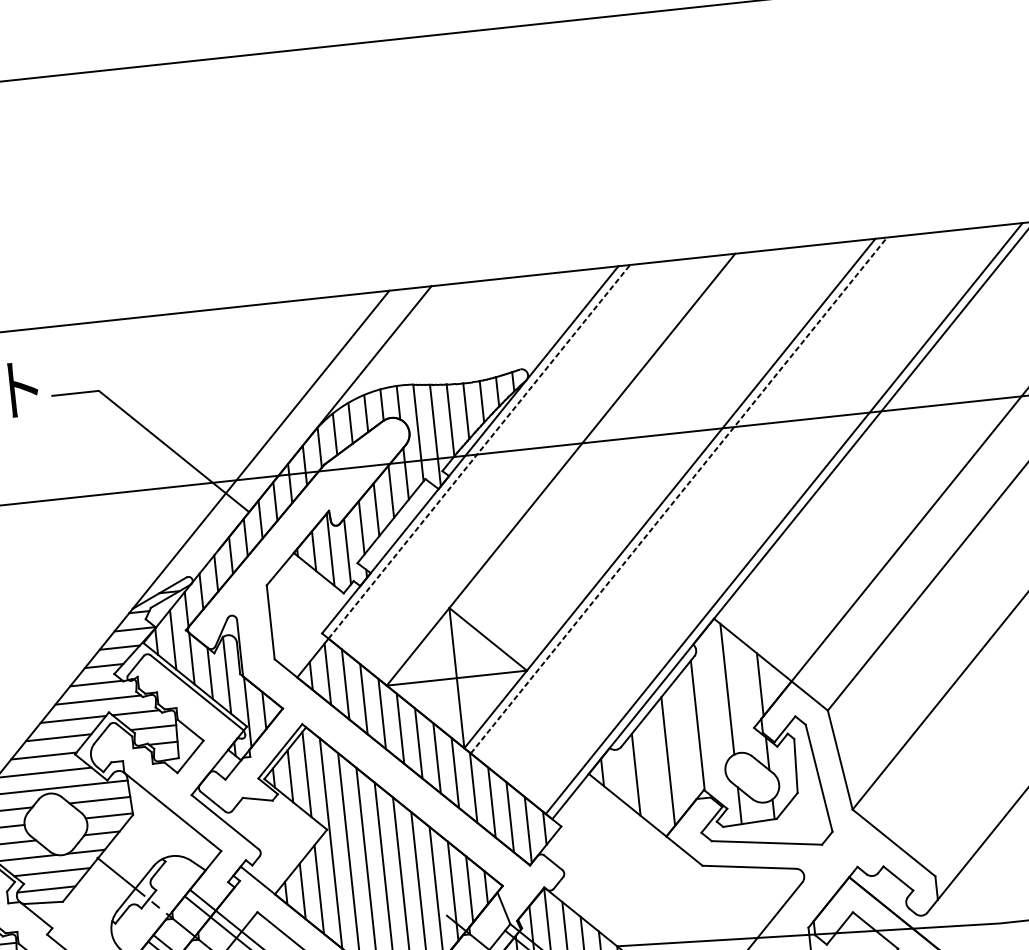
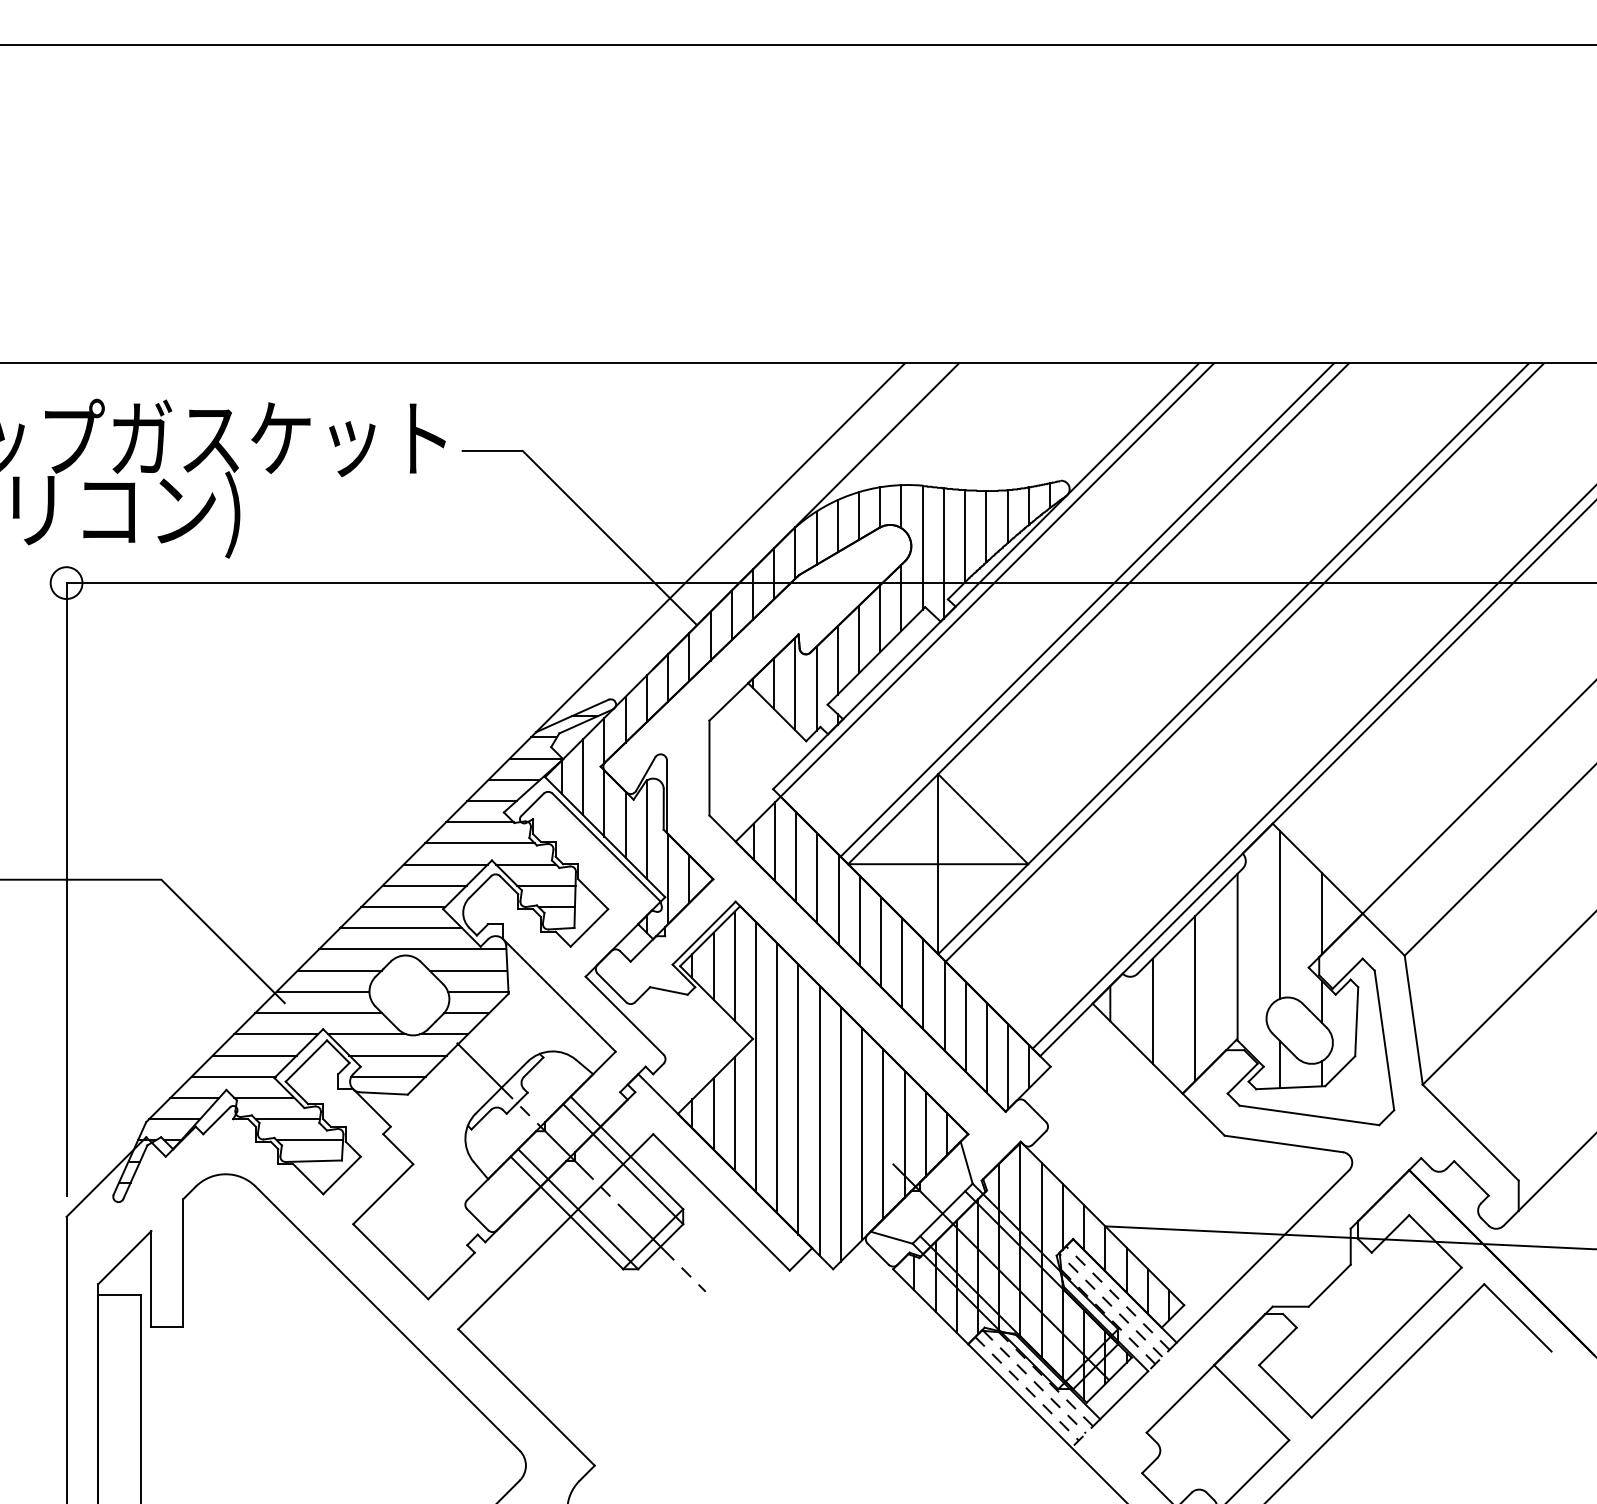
line: (479, 451) -> (997, 579), dashed -> solid
line: (551, 467) -> (1087, 609), added
line: (679, 495) -> (1245, 662), dashed -> solid

